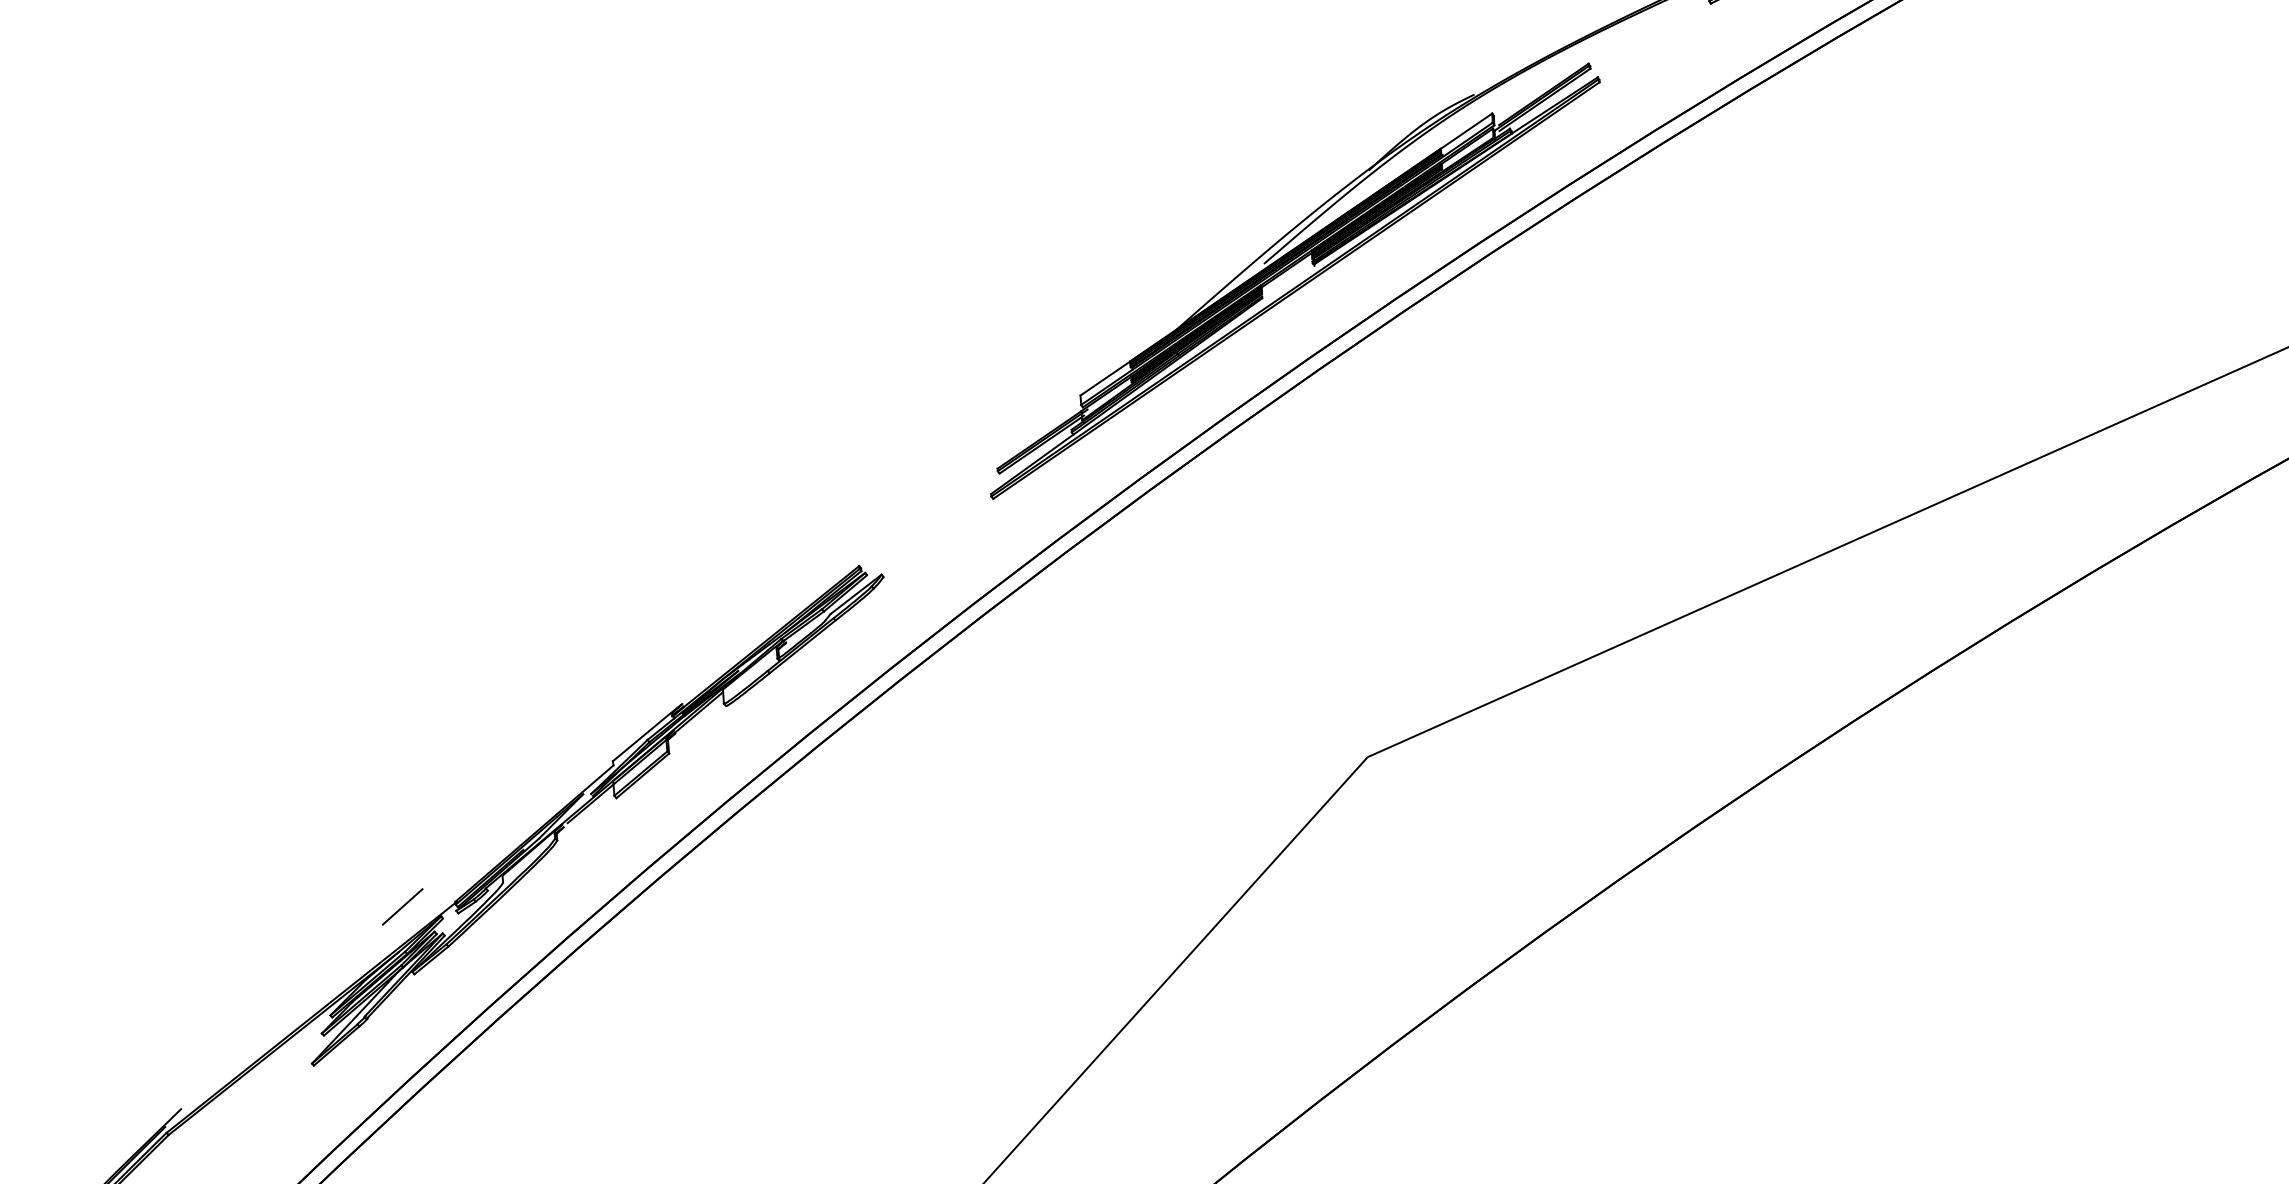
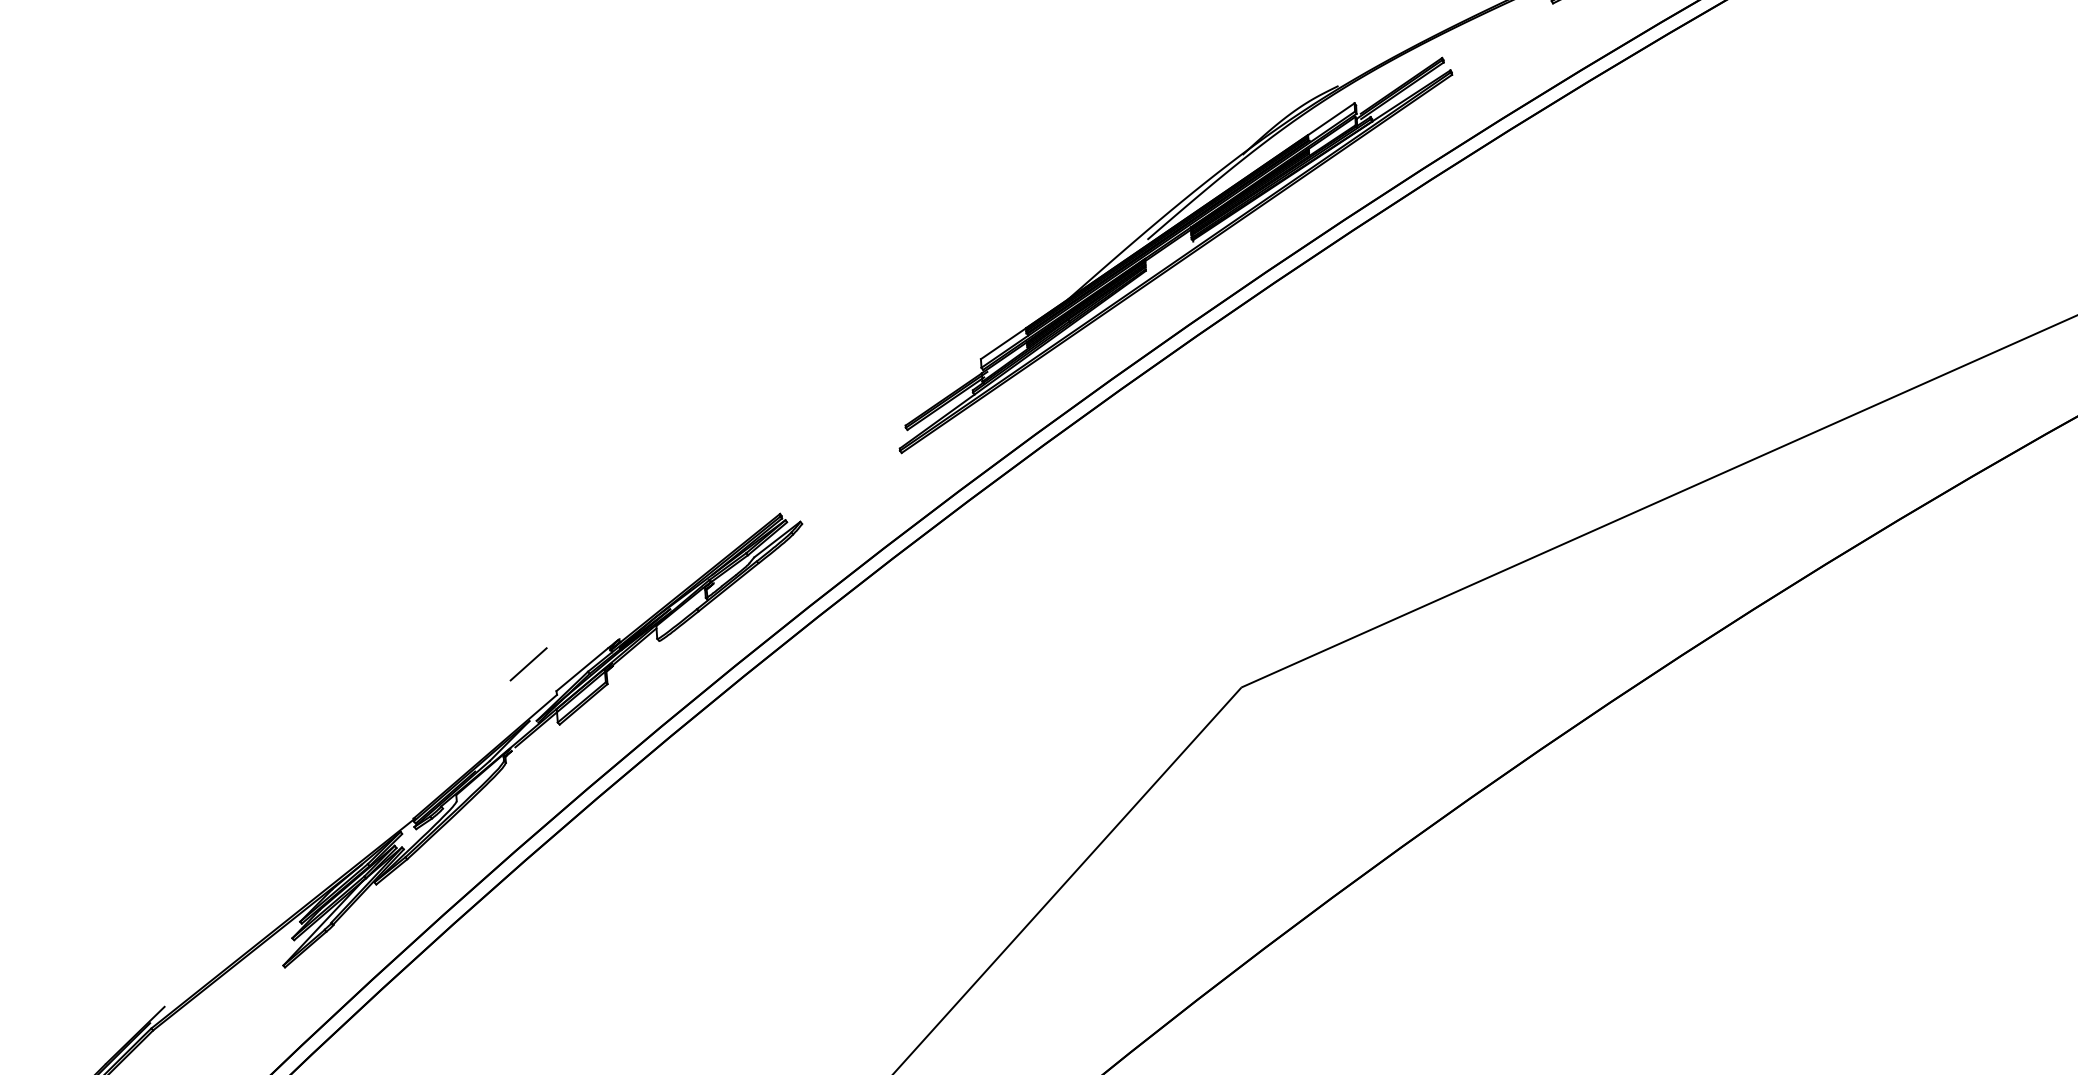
line: (402, 907) -> (528, 664), moved

